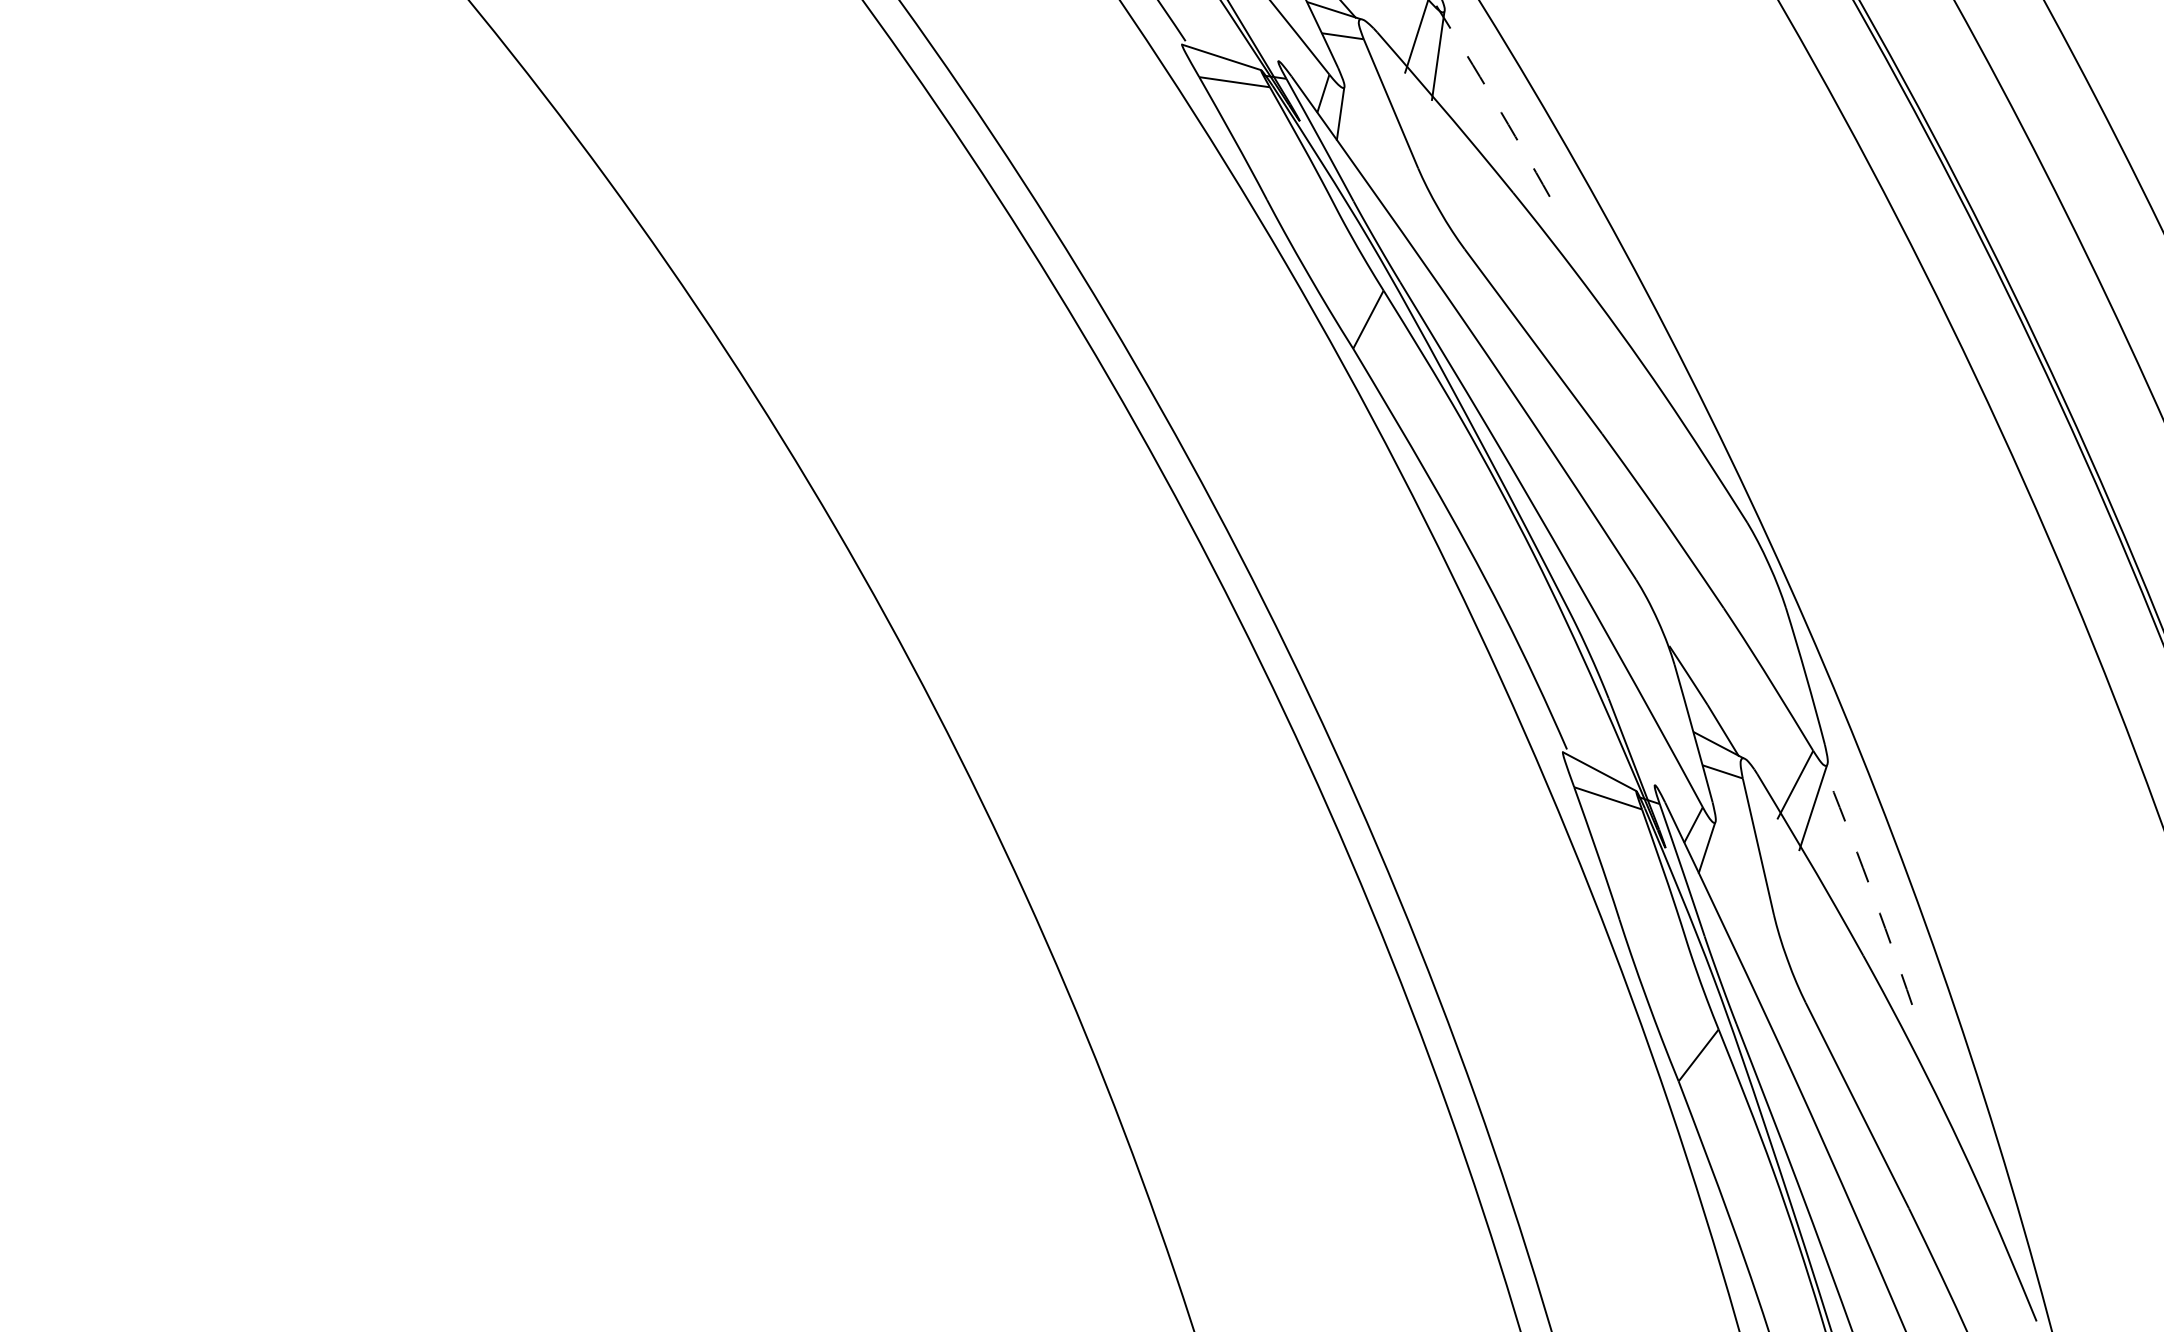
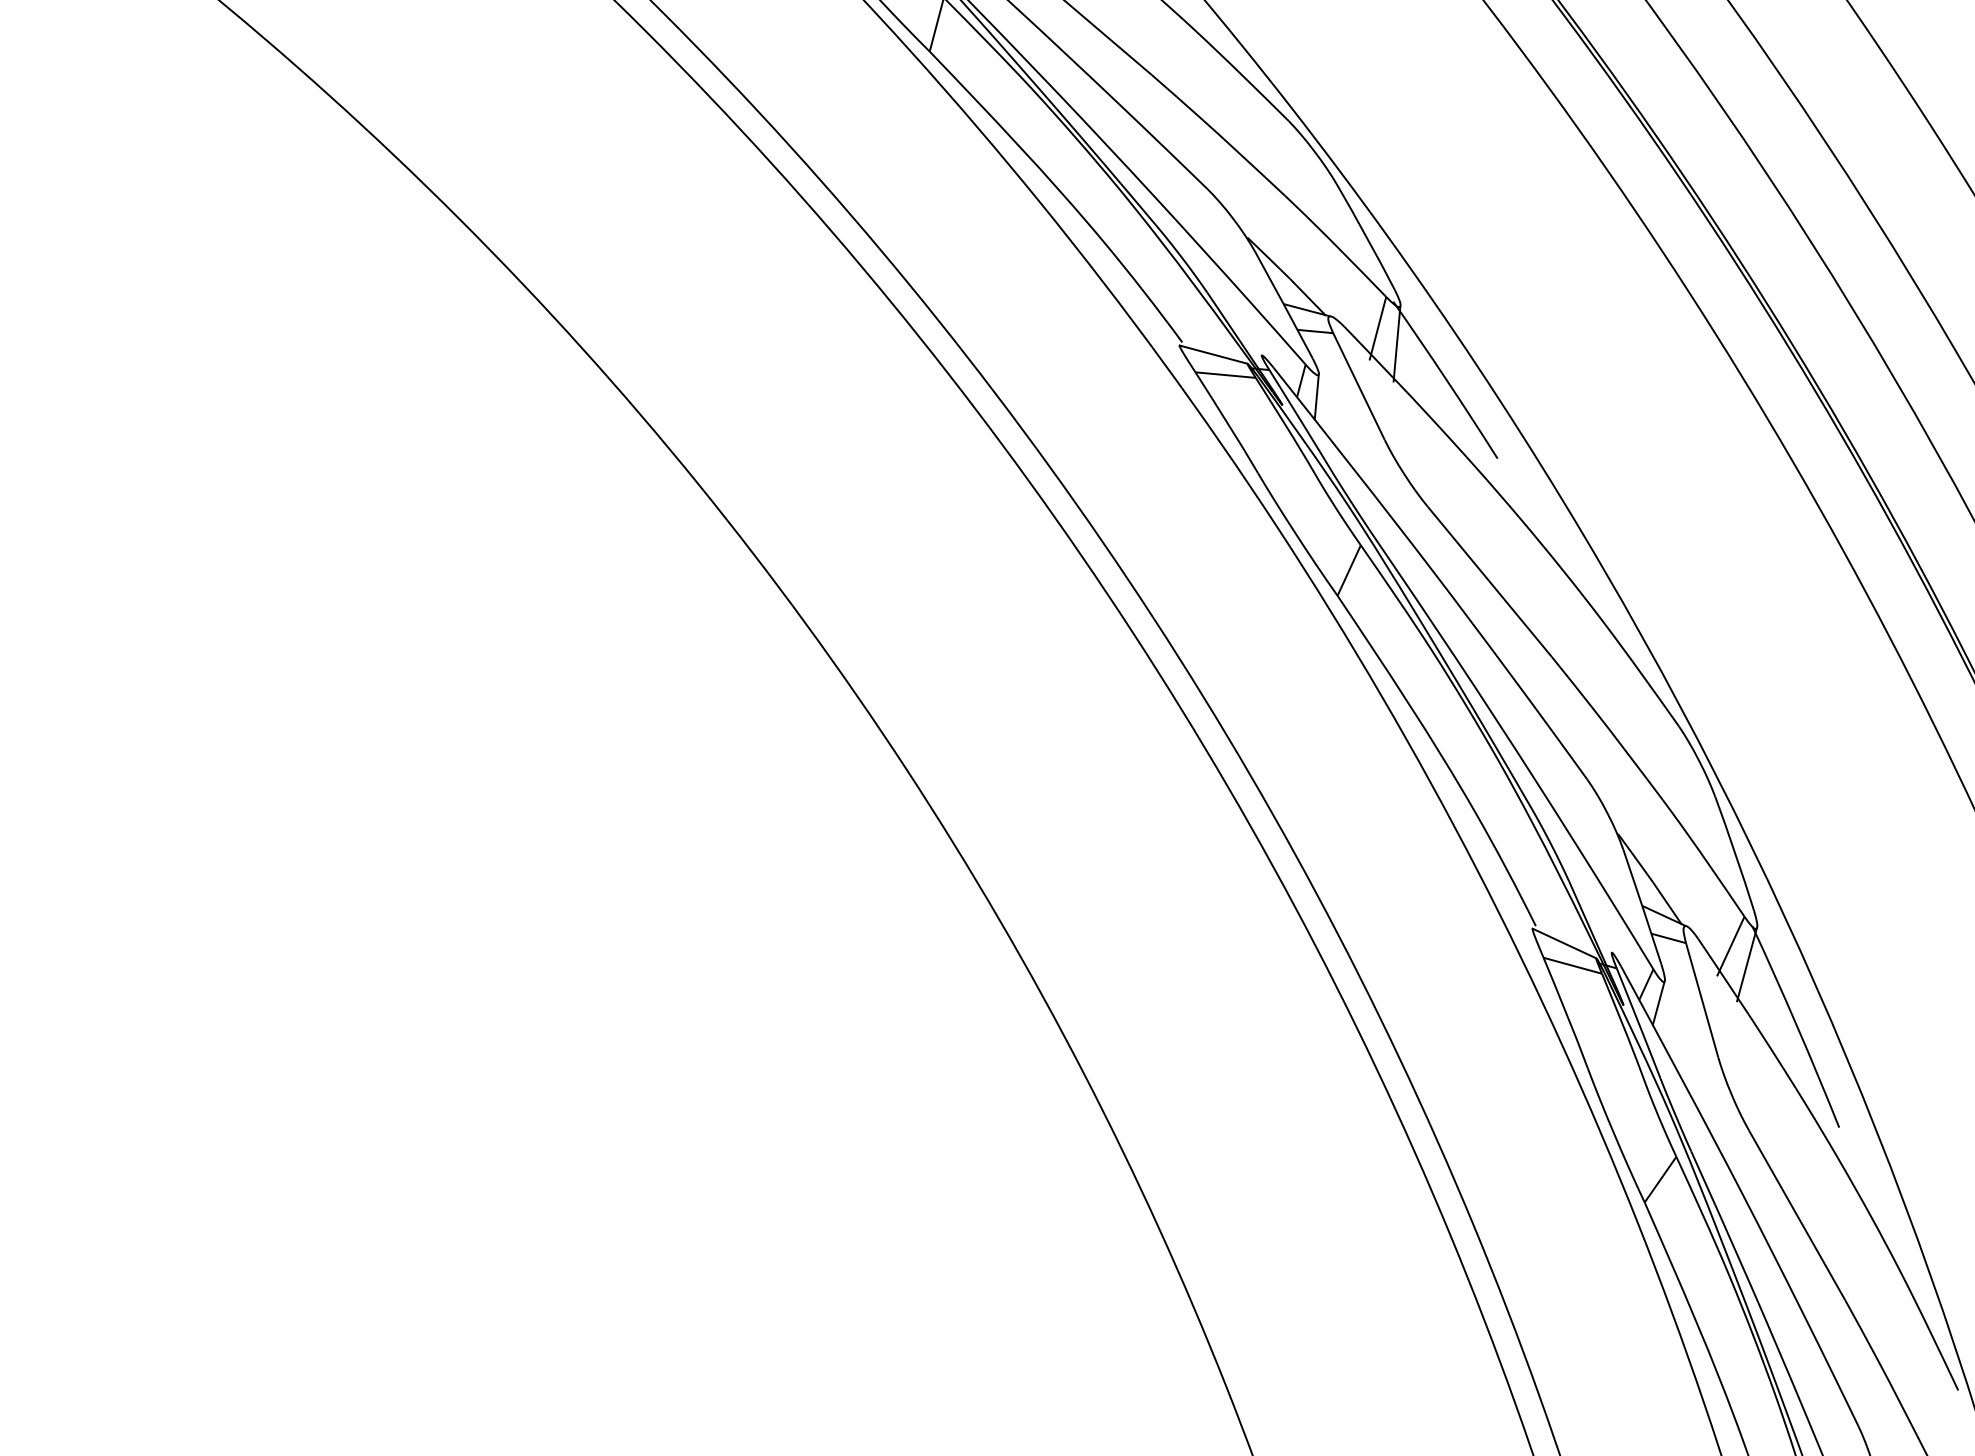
arc: (1494, 100) -> (1446, 379), dashed -> solid
arc: (1869, 883) -> (1797, 1026), dashed -> solid

